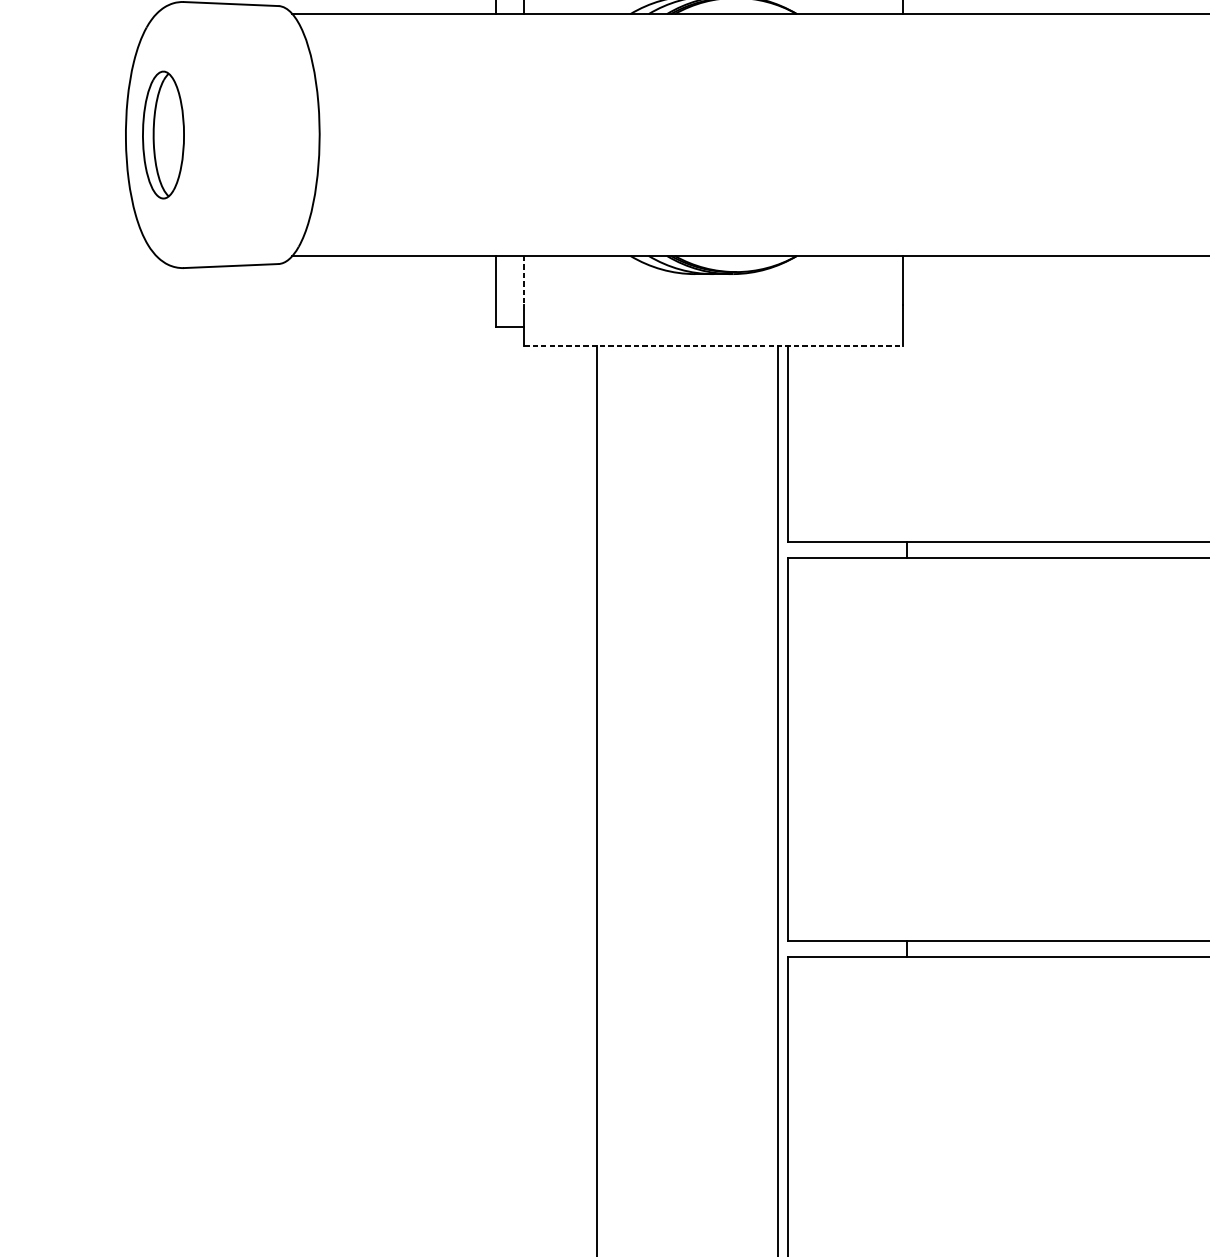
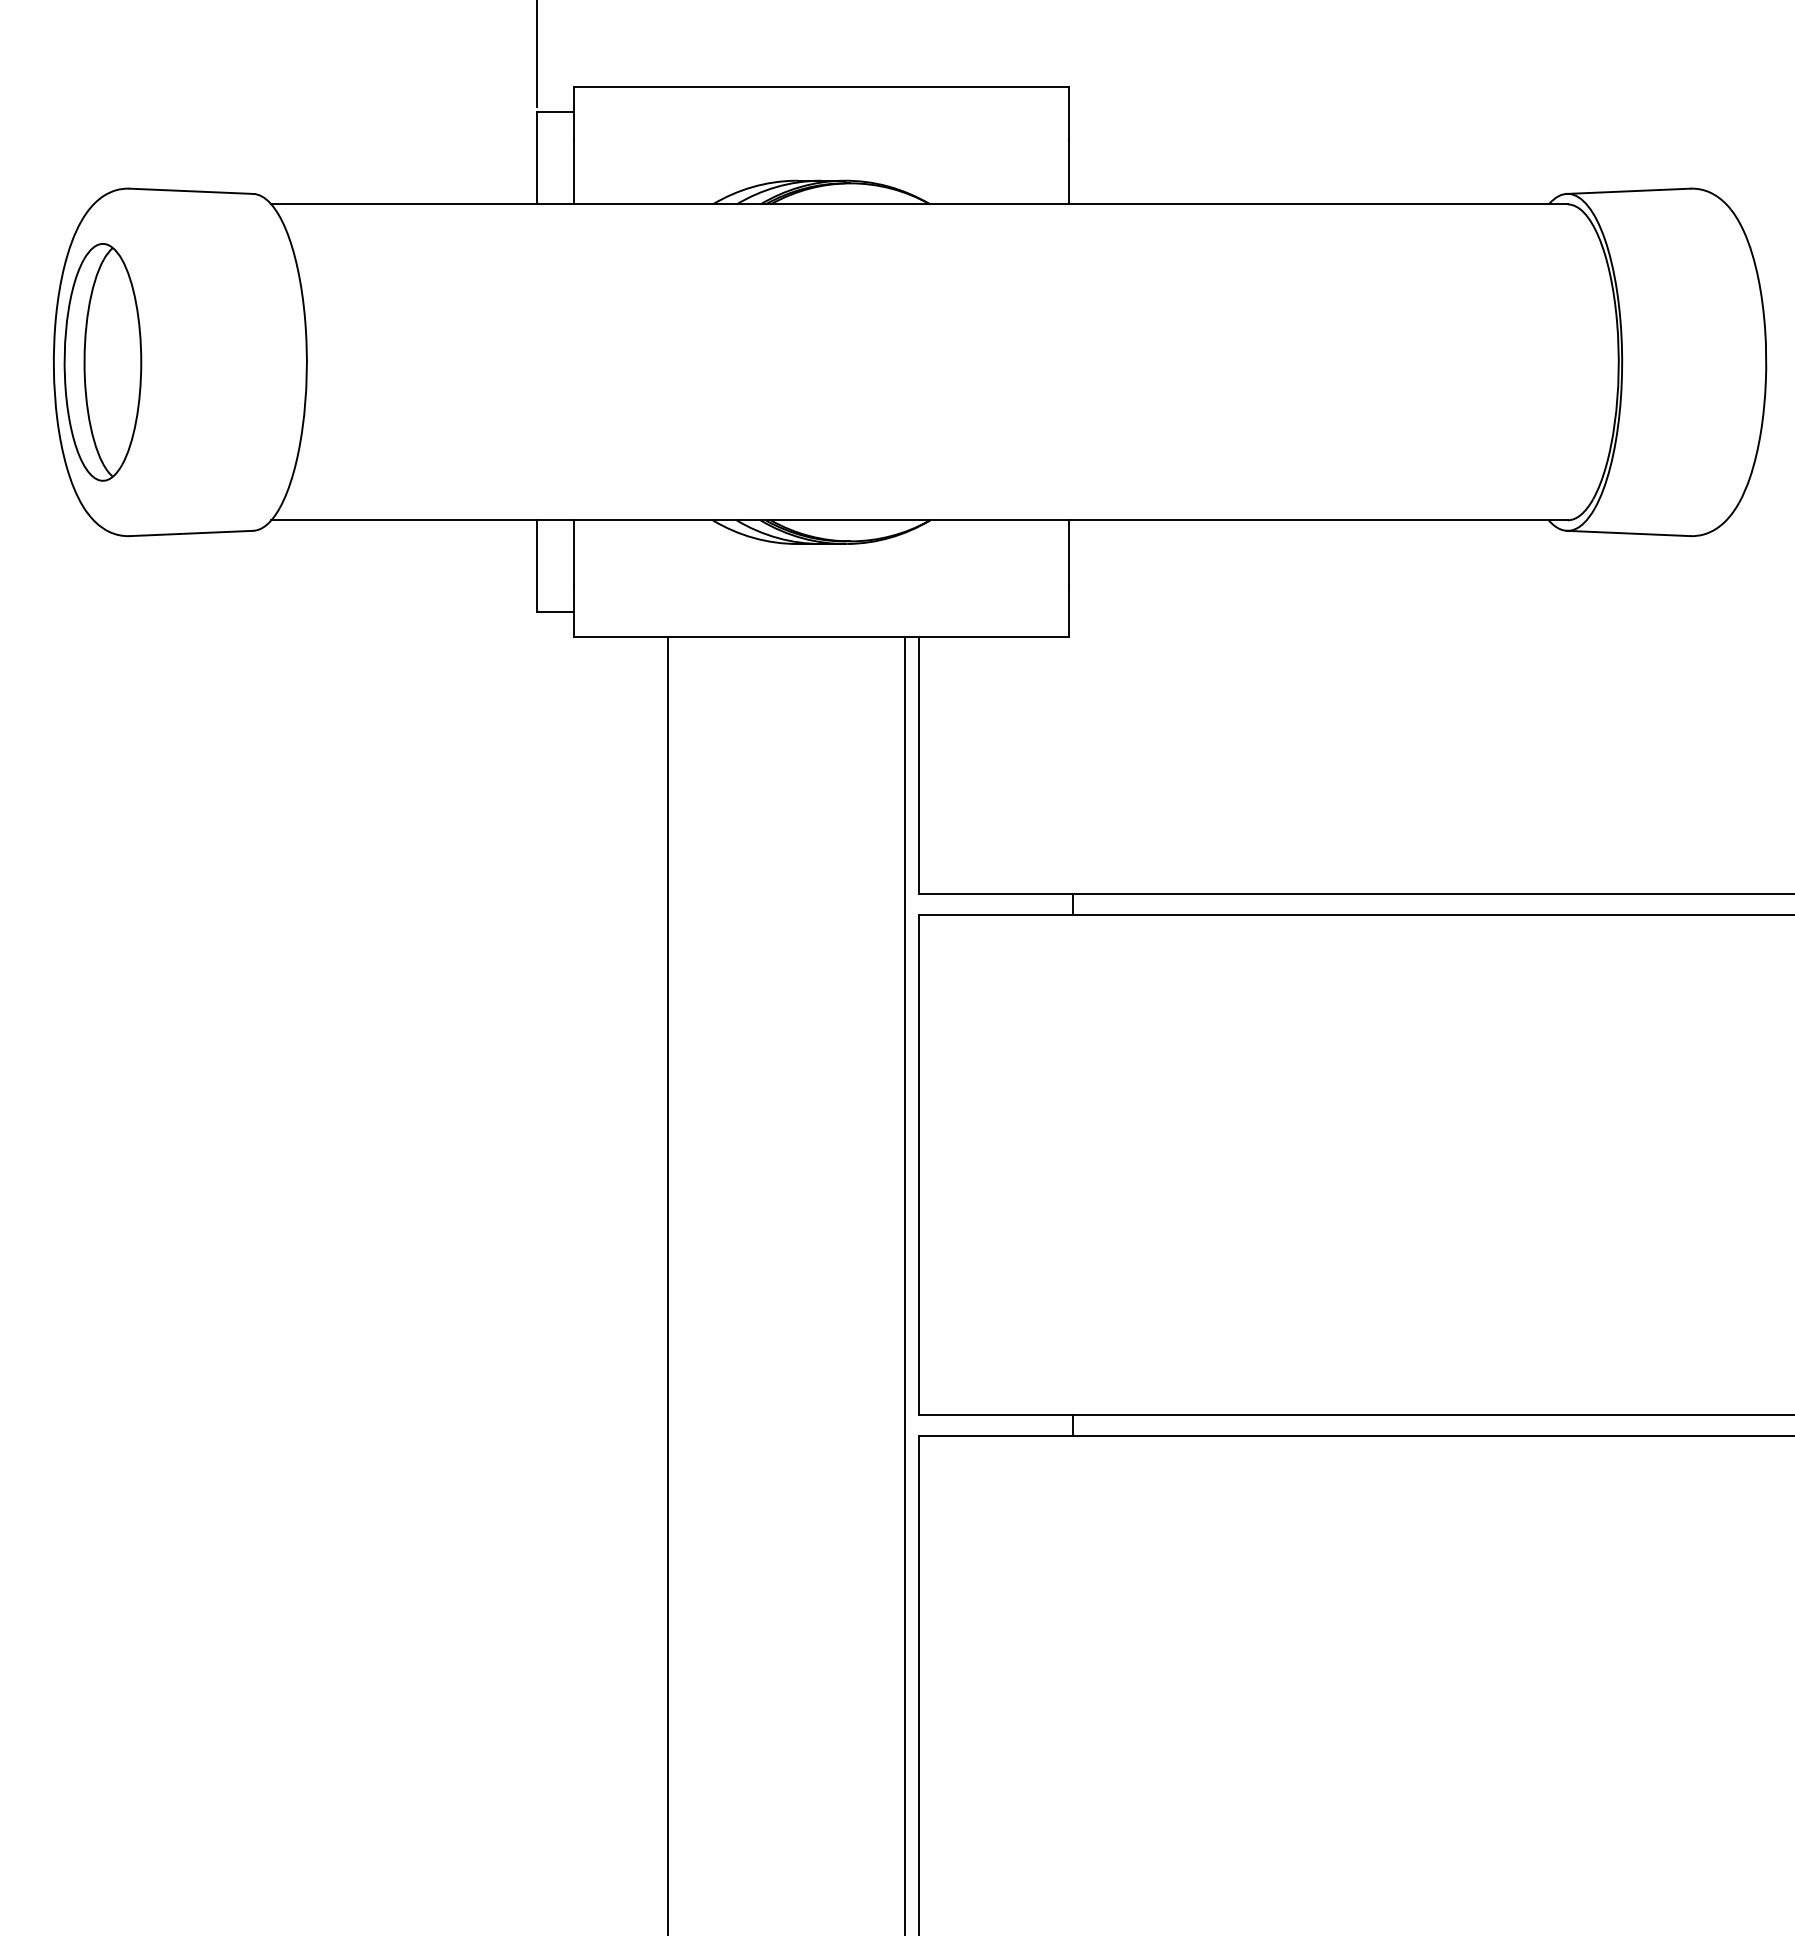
part: (163, 135) -> (102, 362), size x1.43
line: (524, 281) -> (574, 553), dashed -> solid
line: (714, 345) -> (822, 637), dashed -> solid

